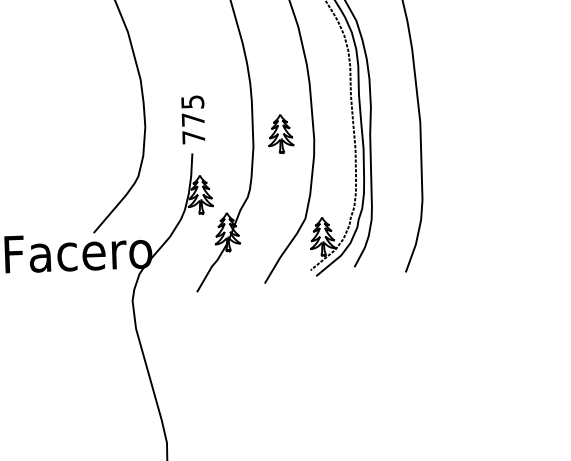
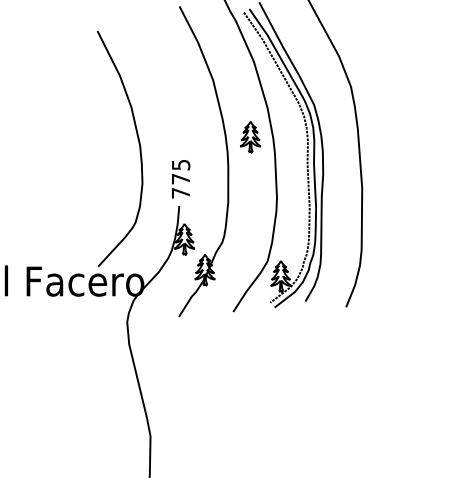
part: (280, 134) -> (250, 137), moved

